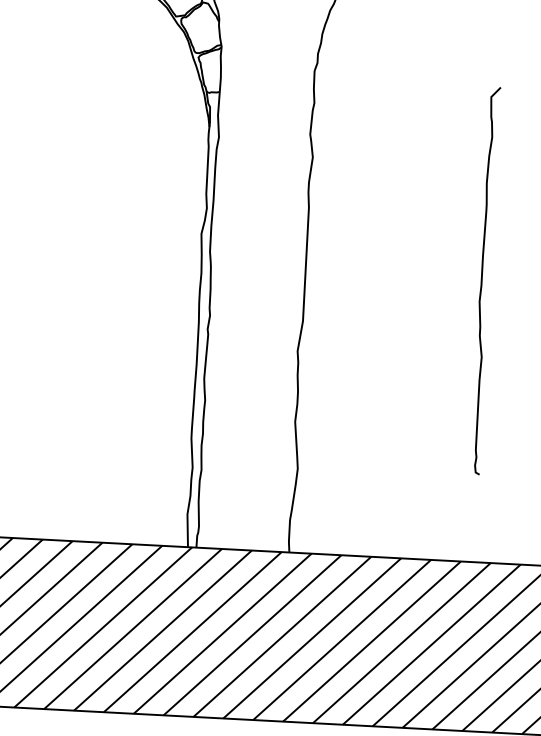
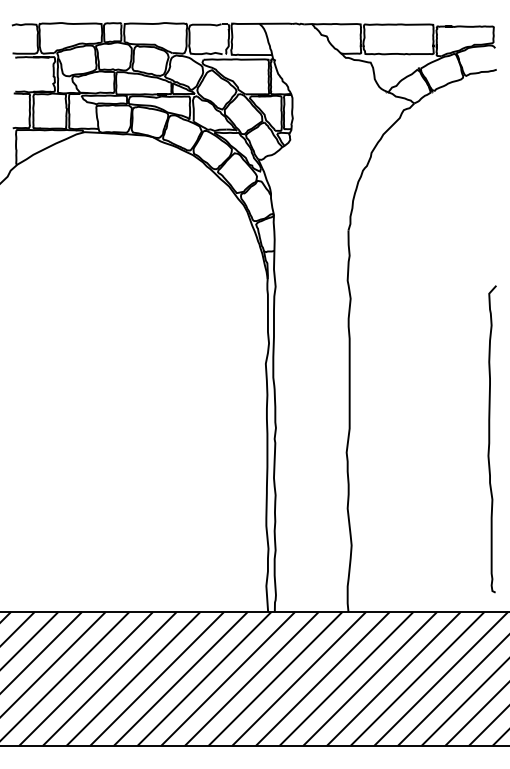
curve: (483, 281) -> (490, 439), moved

